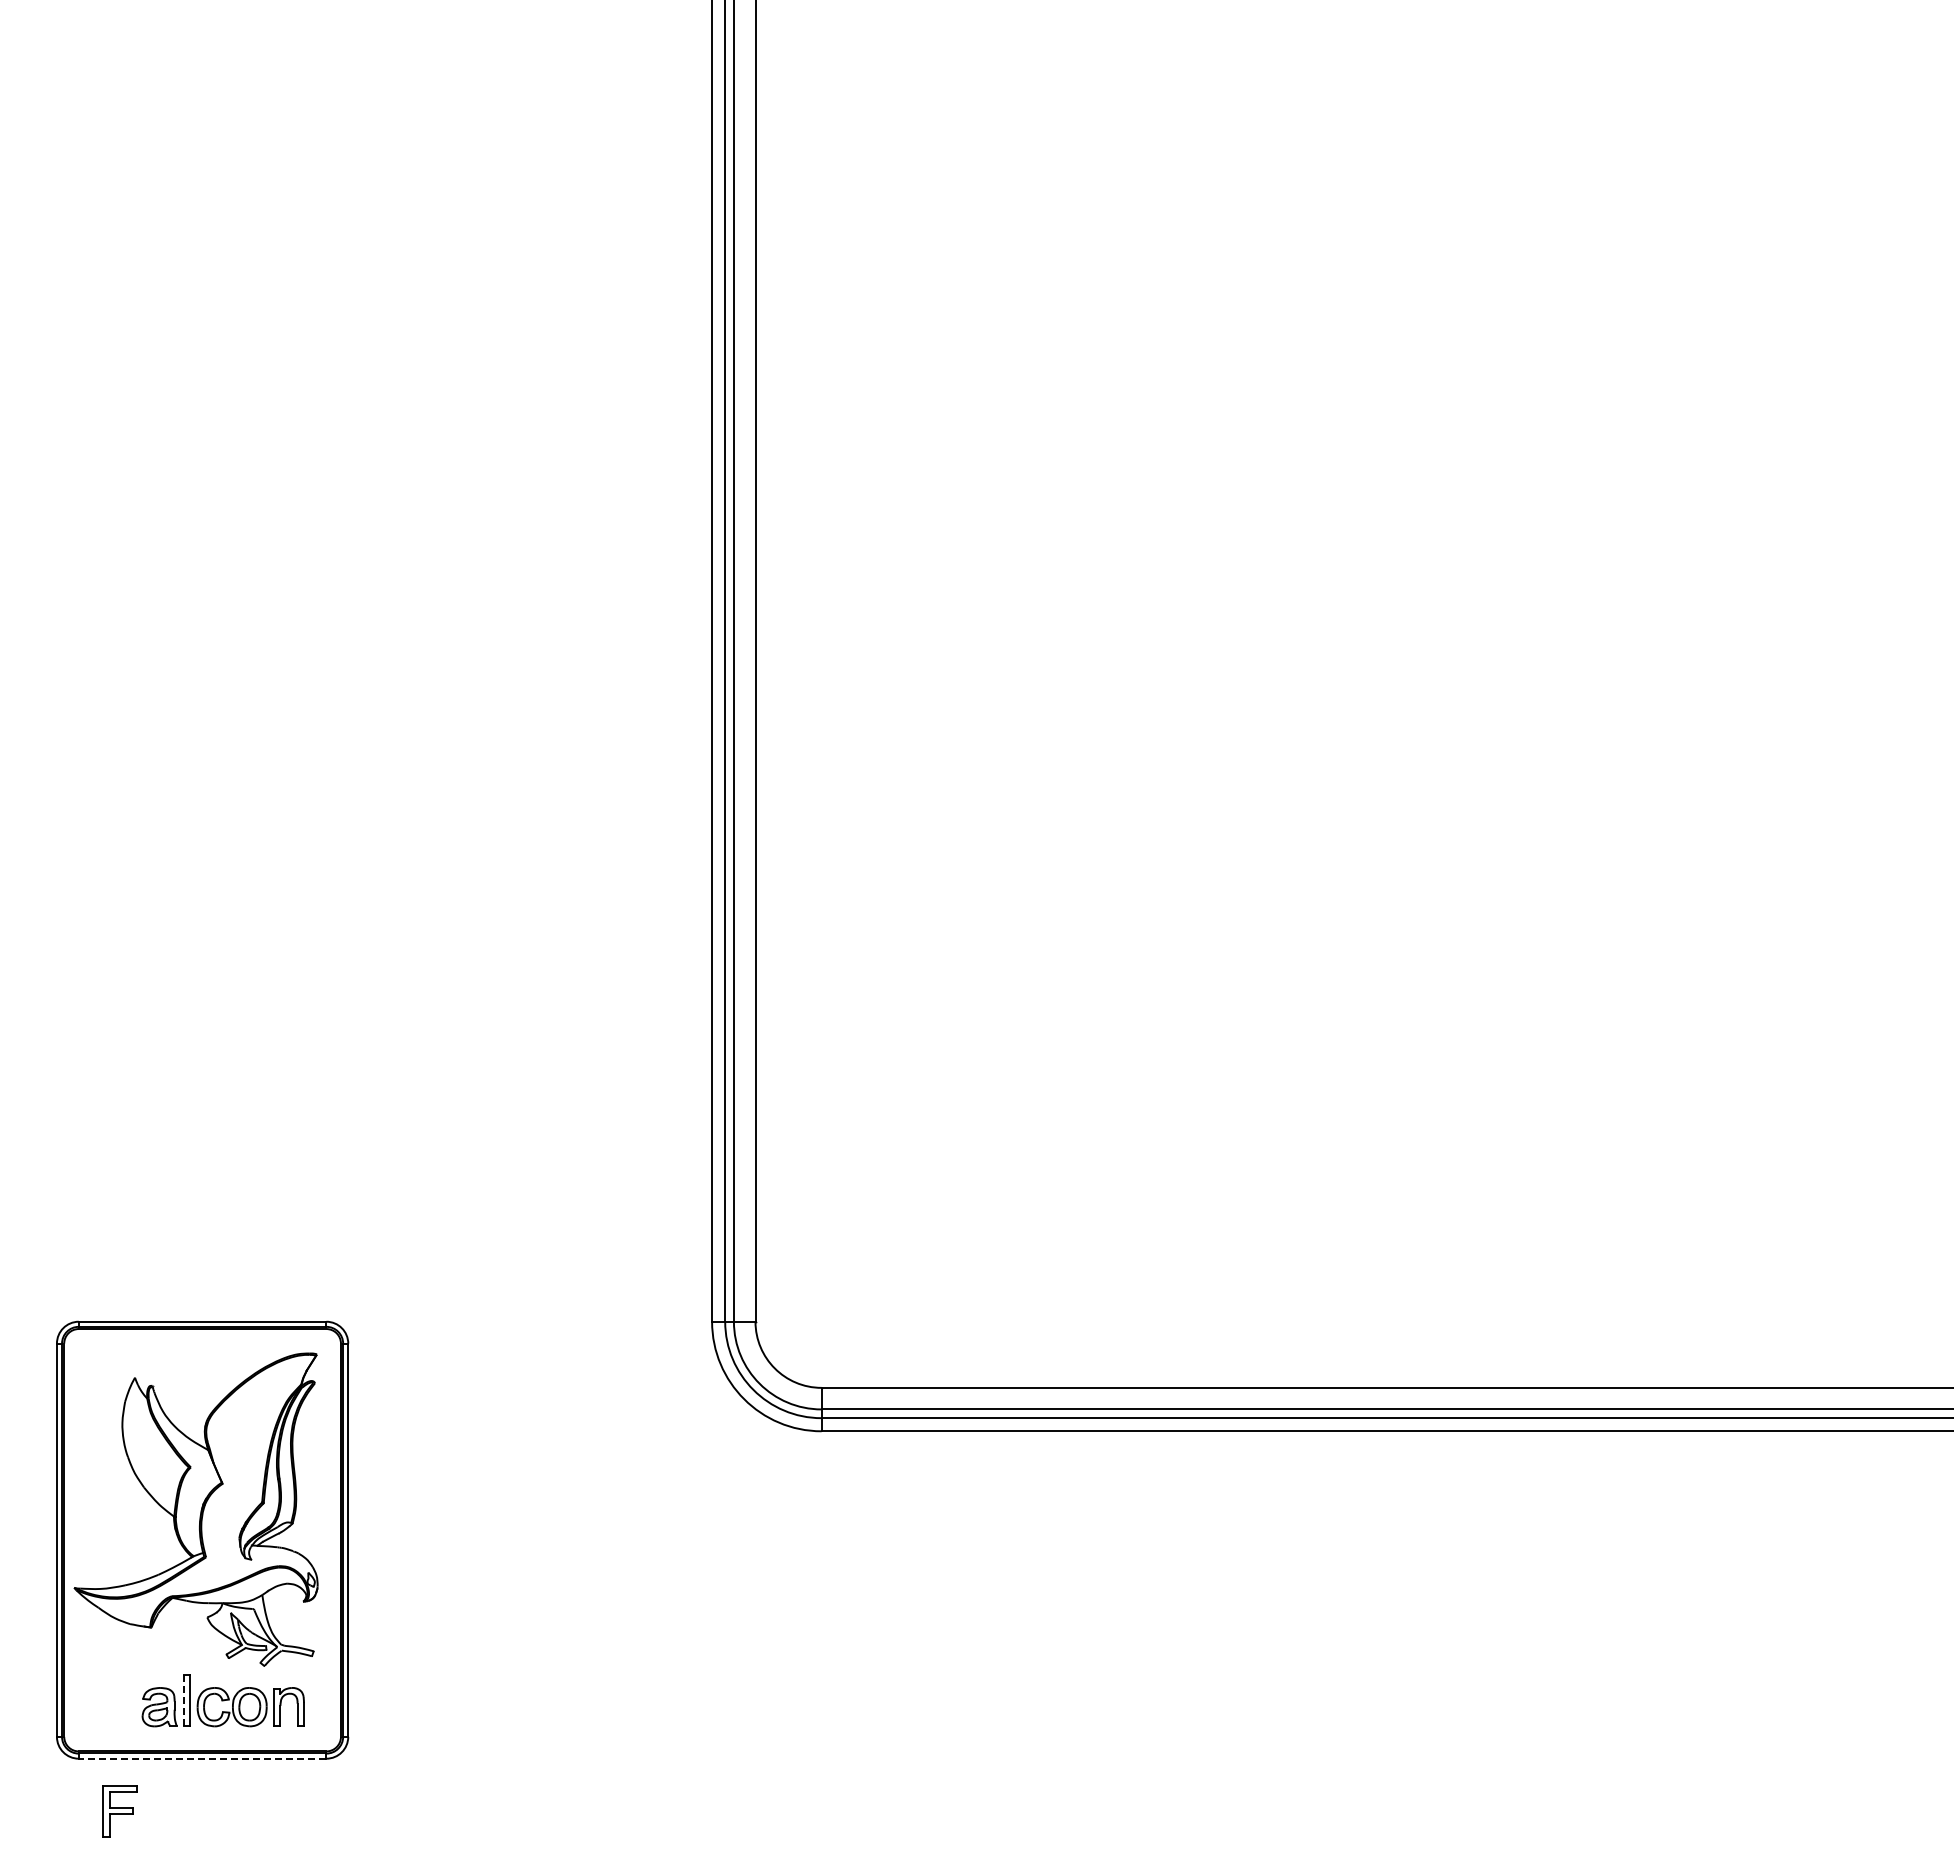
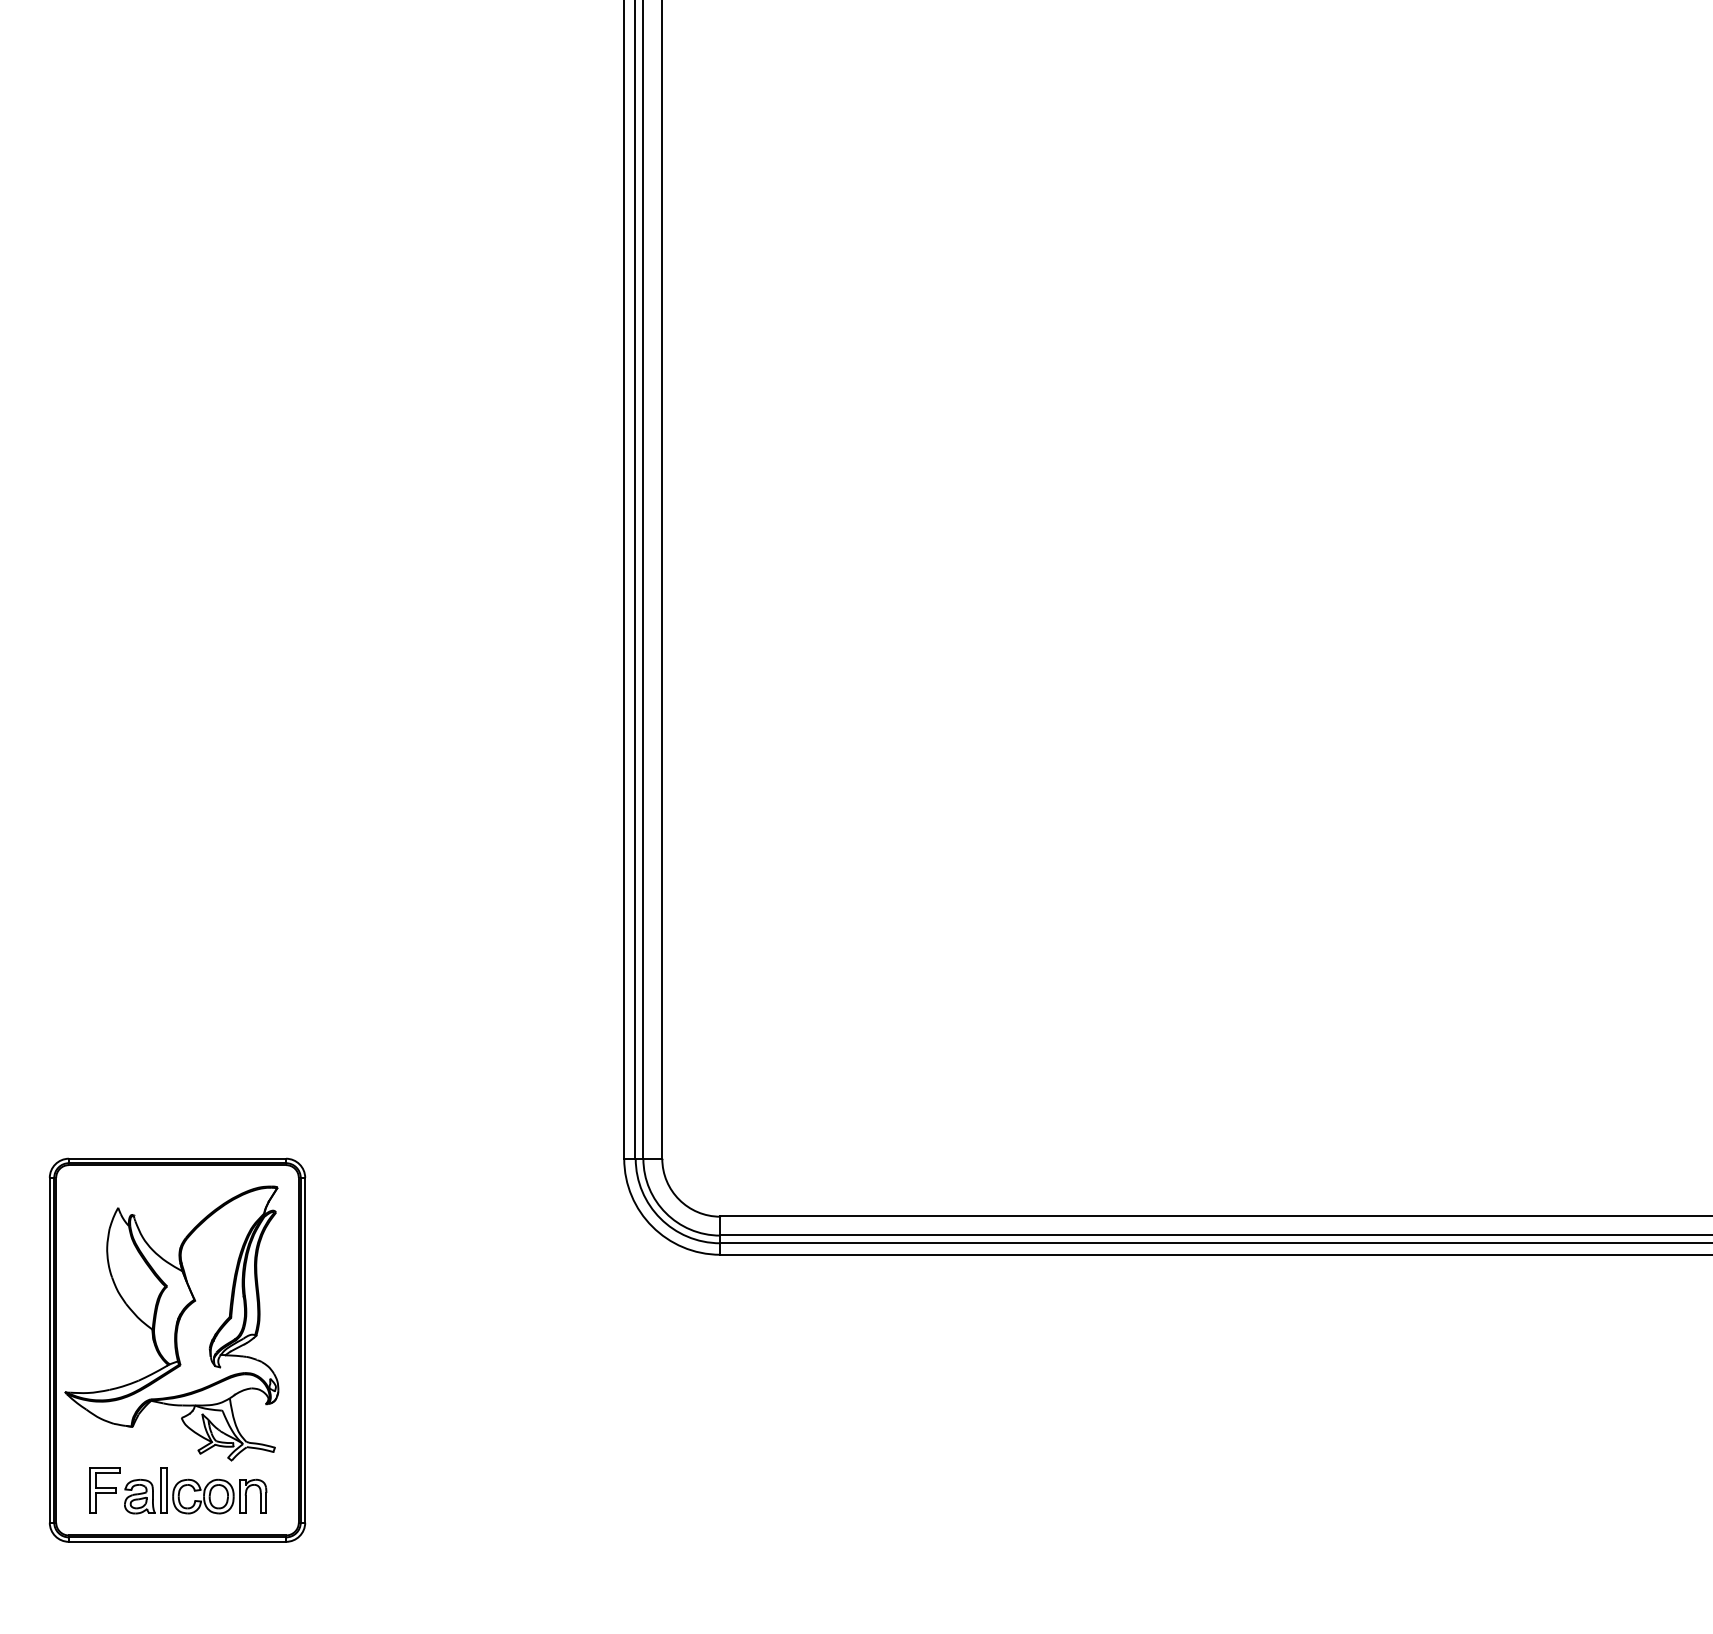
line: (183, 1699) -> (160, 1489), dashed -> solid
line: (202, 1758) -> (177, 1541), dashed -> solid
part: (119, 1811) -> (104, 1490), moved

